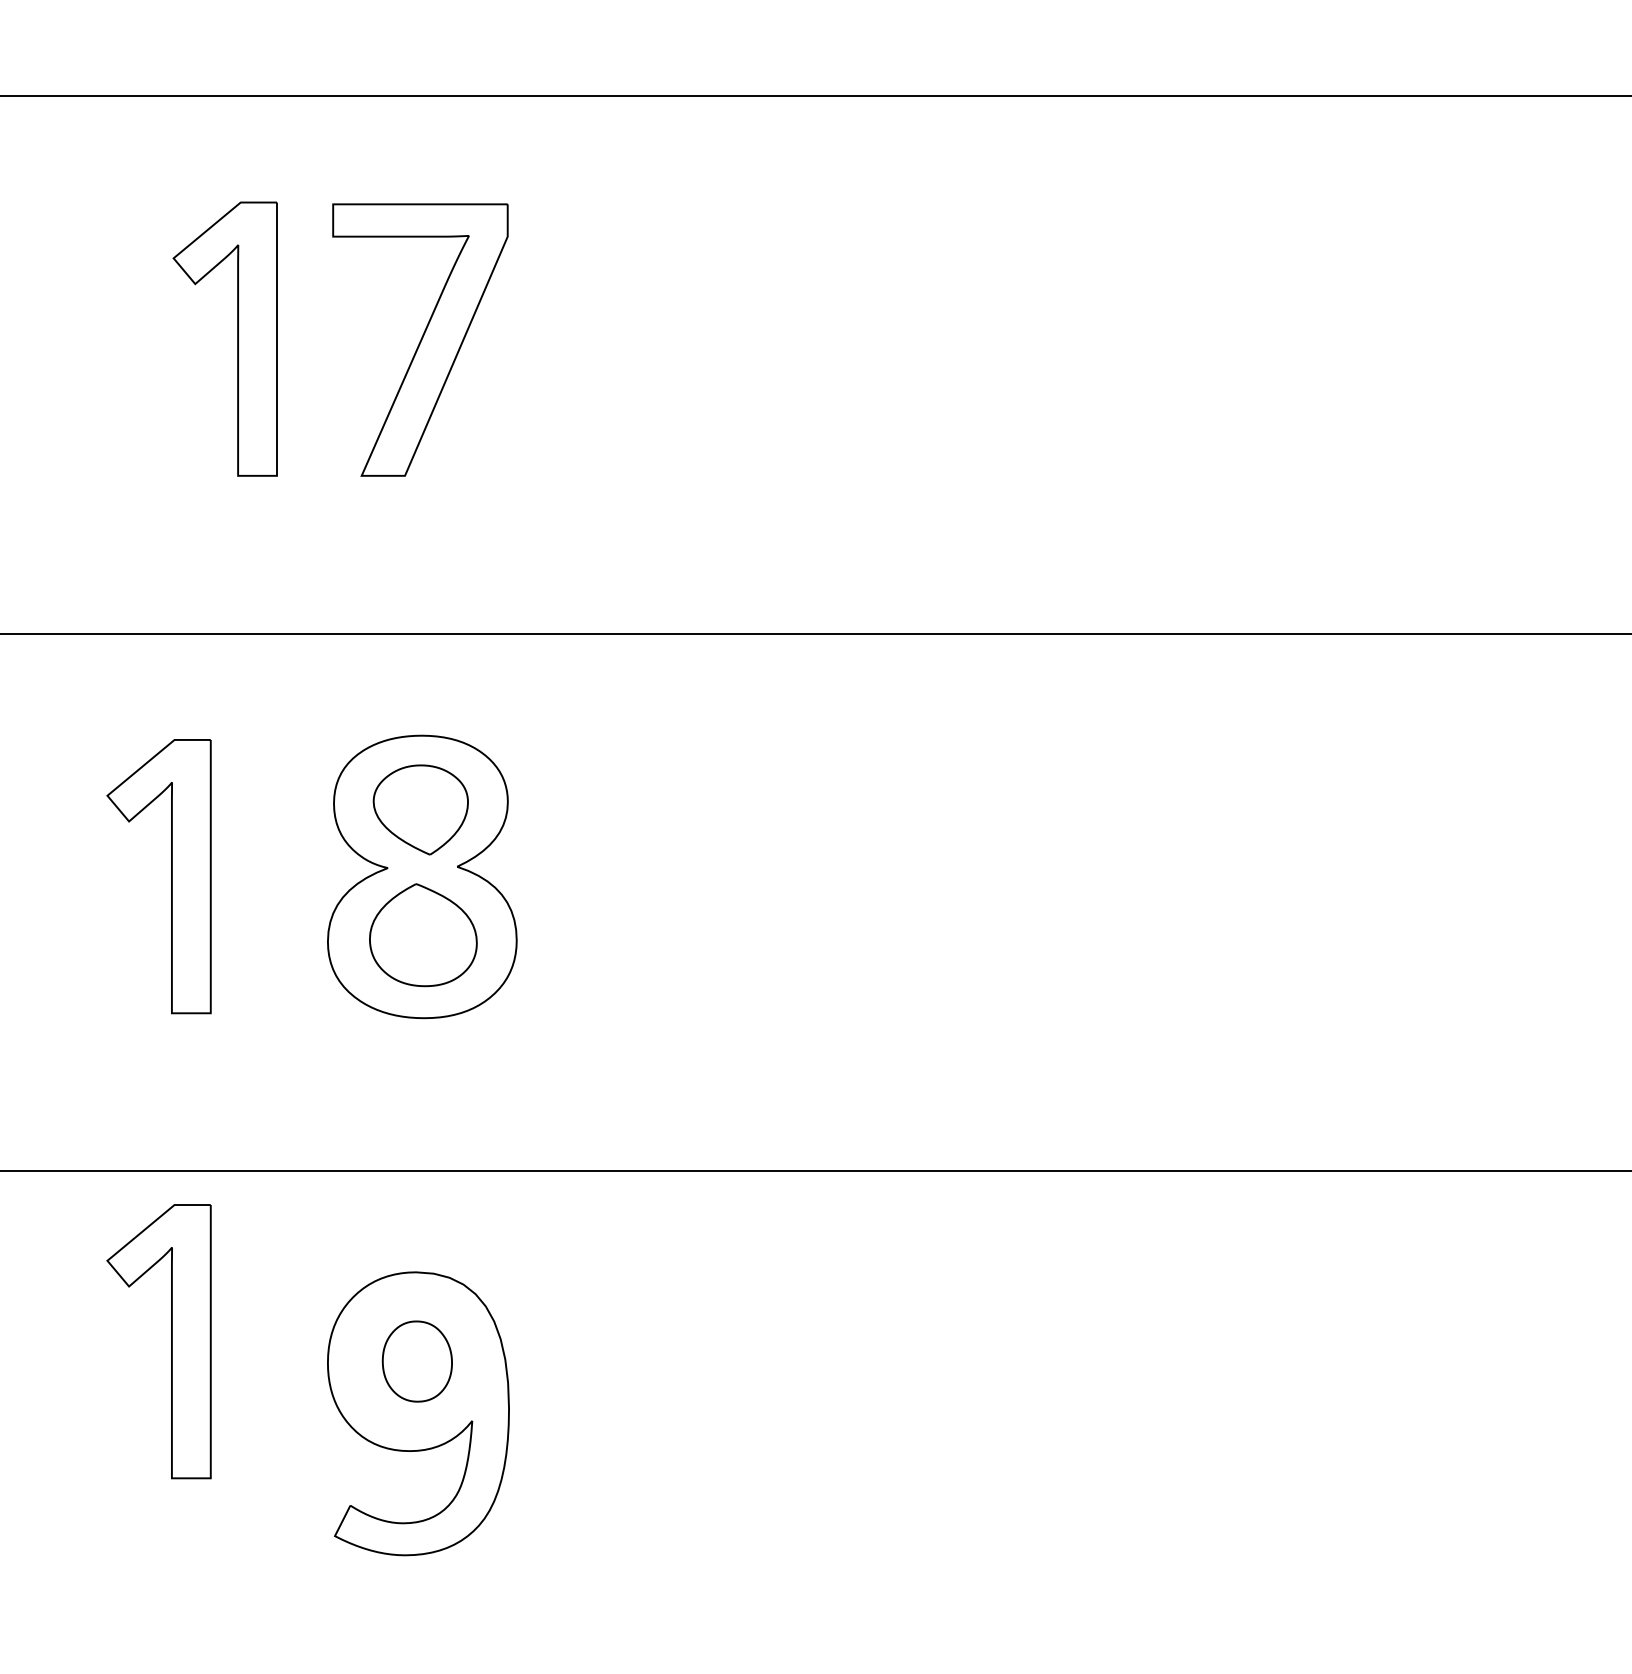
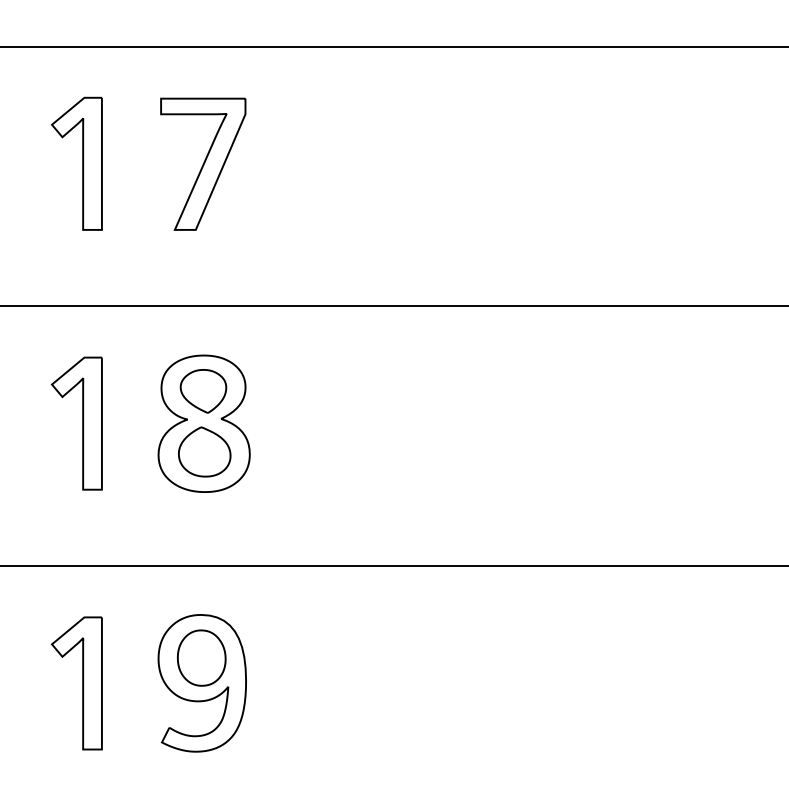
part: (224, 338) -> (76, 163), moved
part: (158, 1341) -> (76, 683), moved
part: (416, 1360) -> (201, 657), size x1.43

